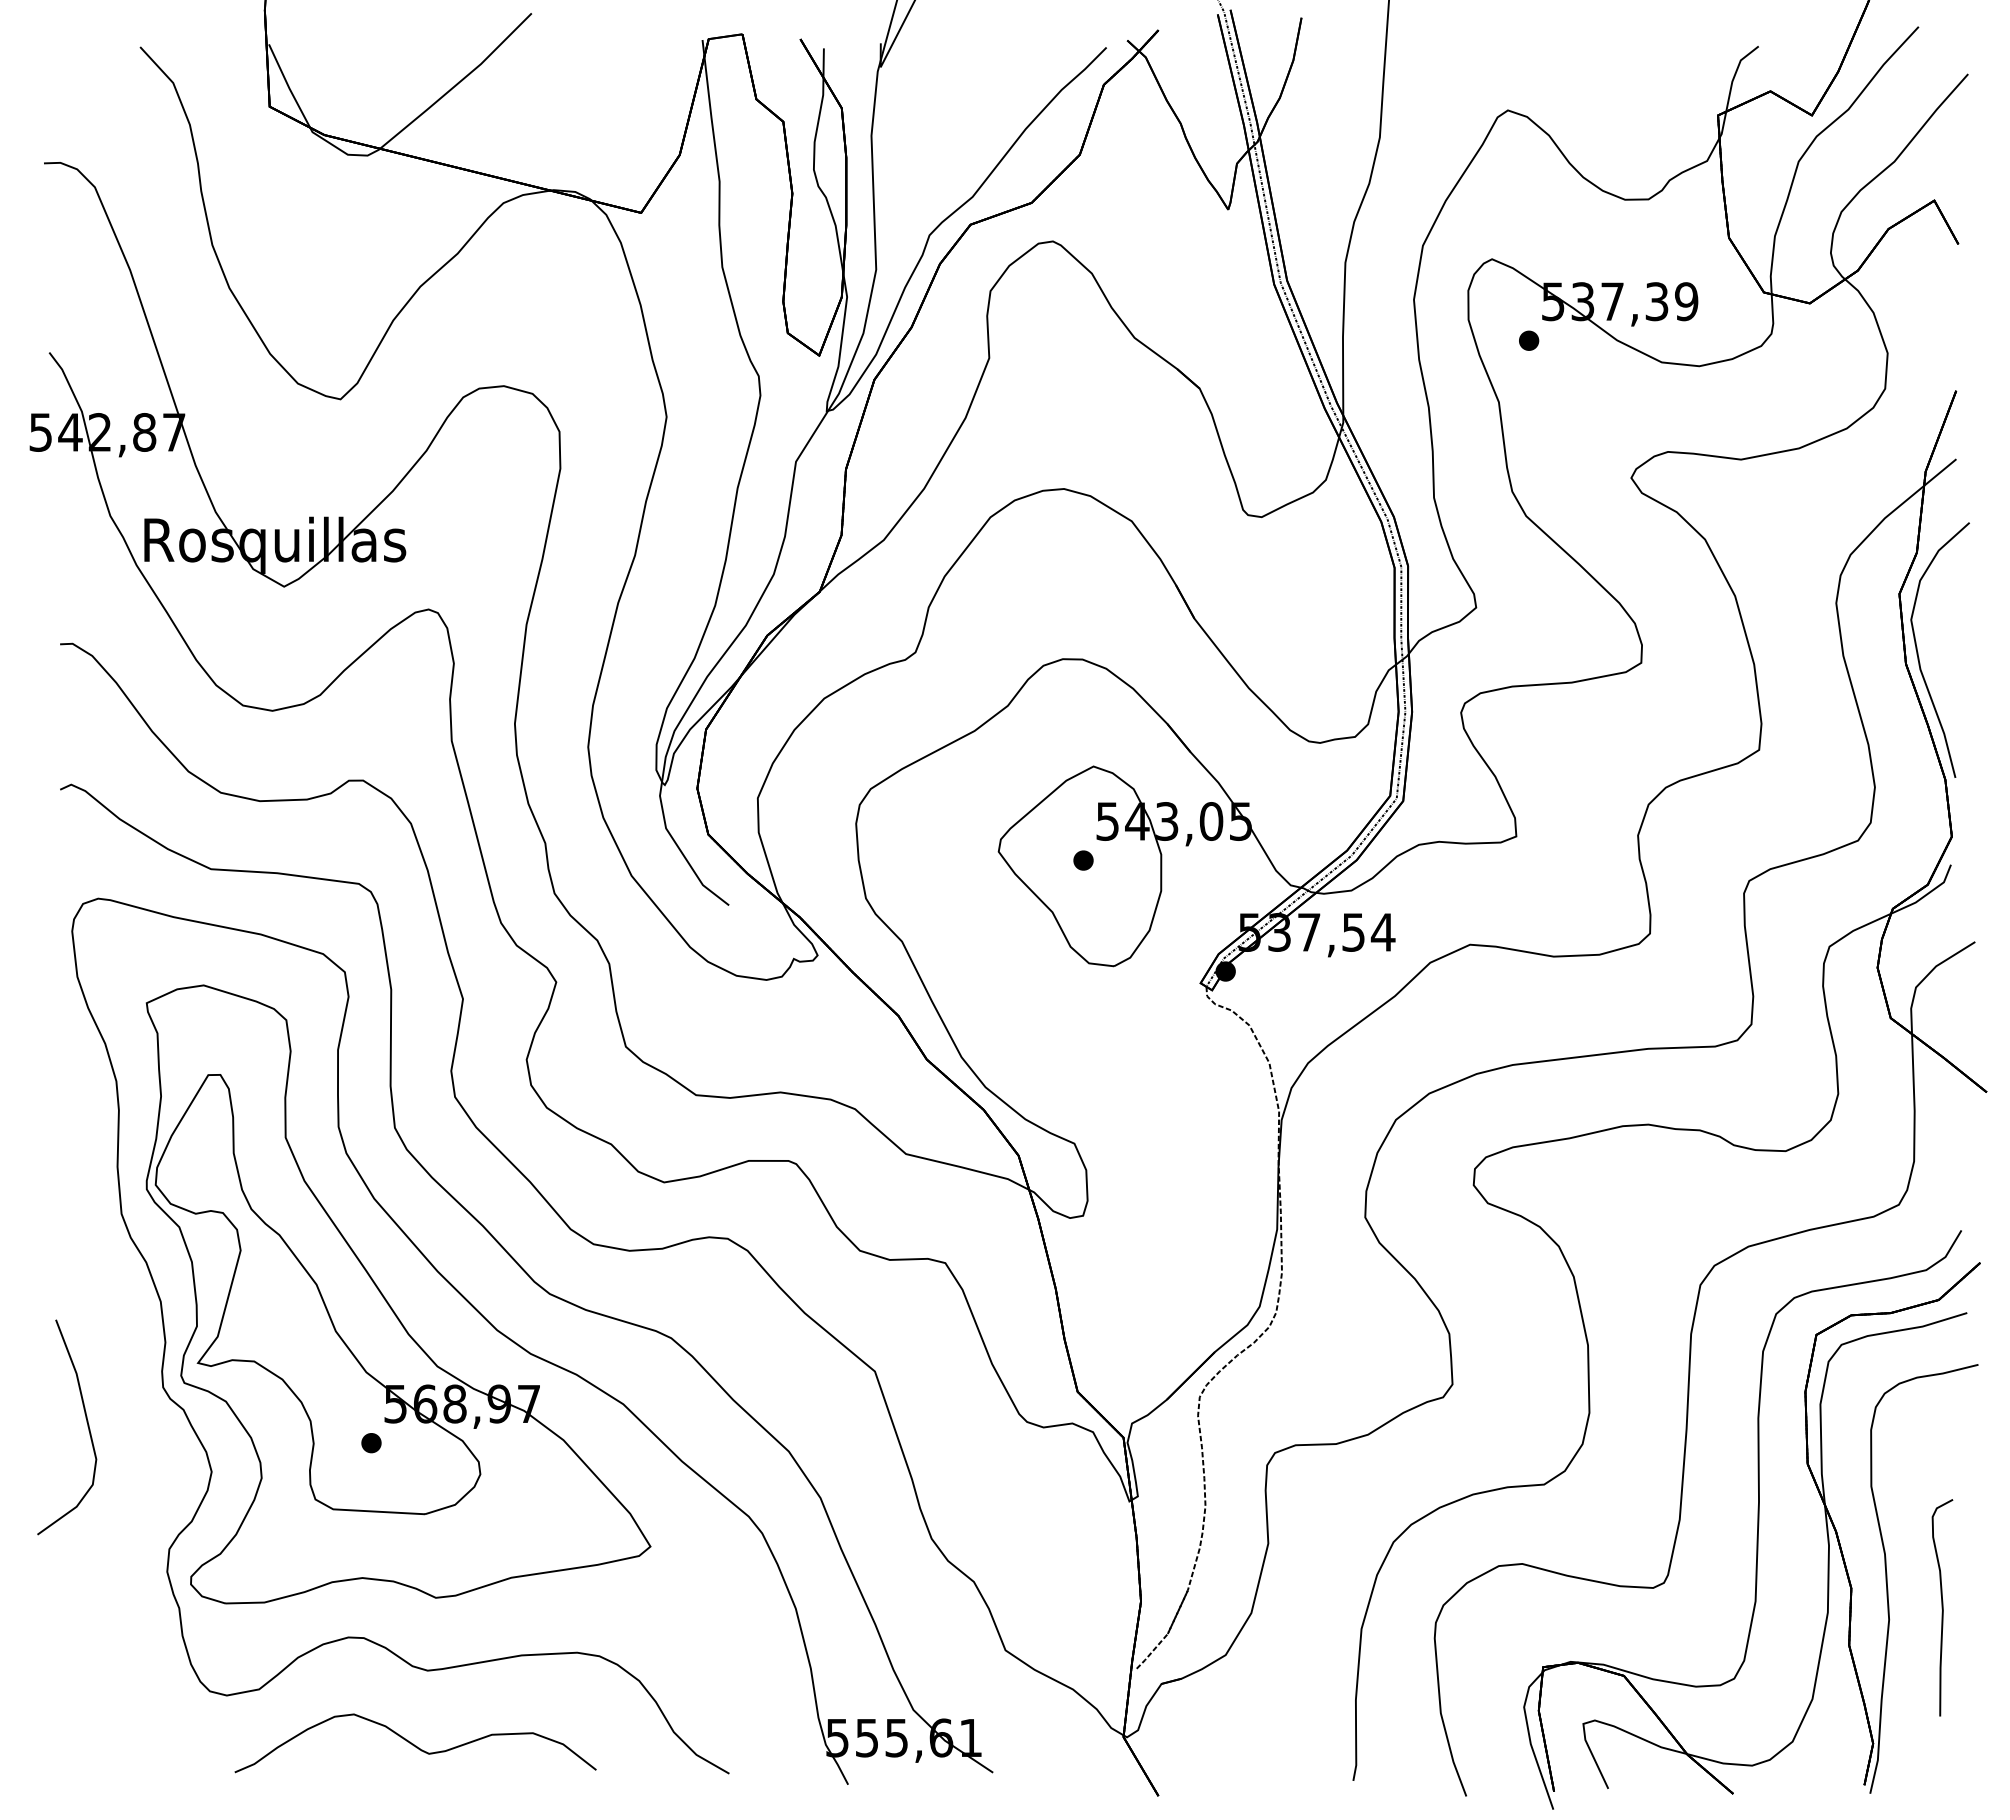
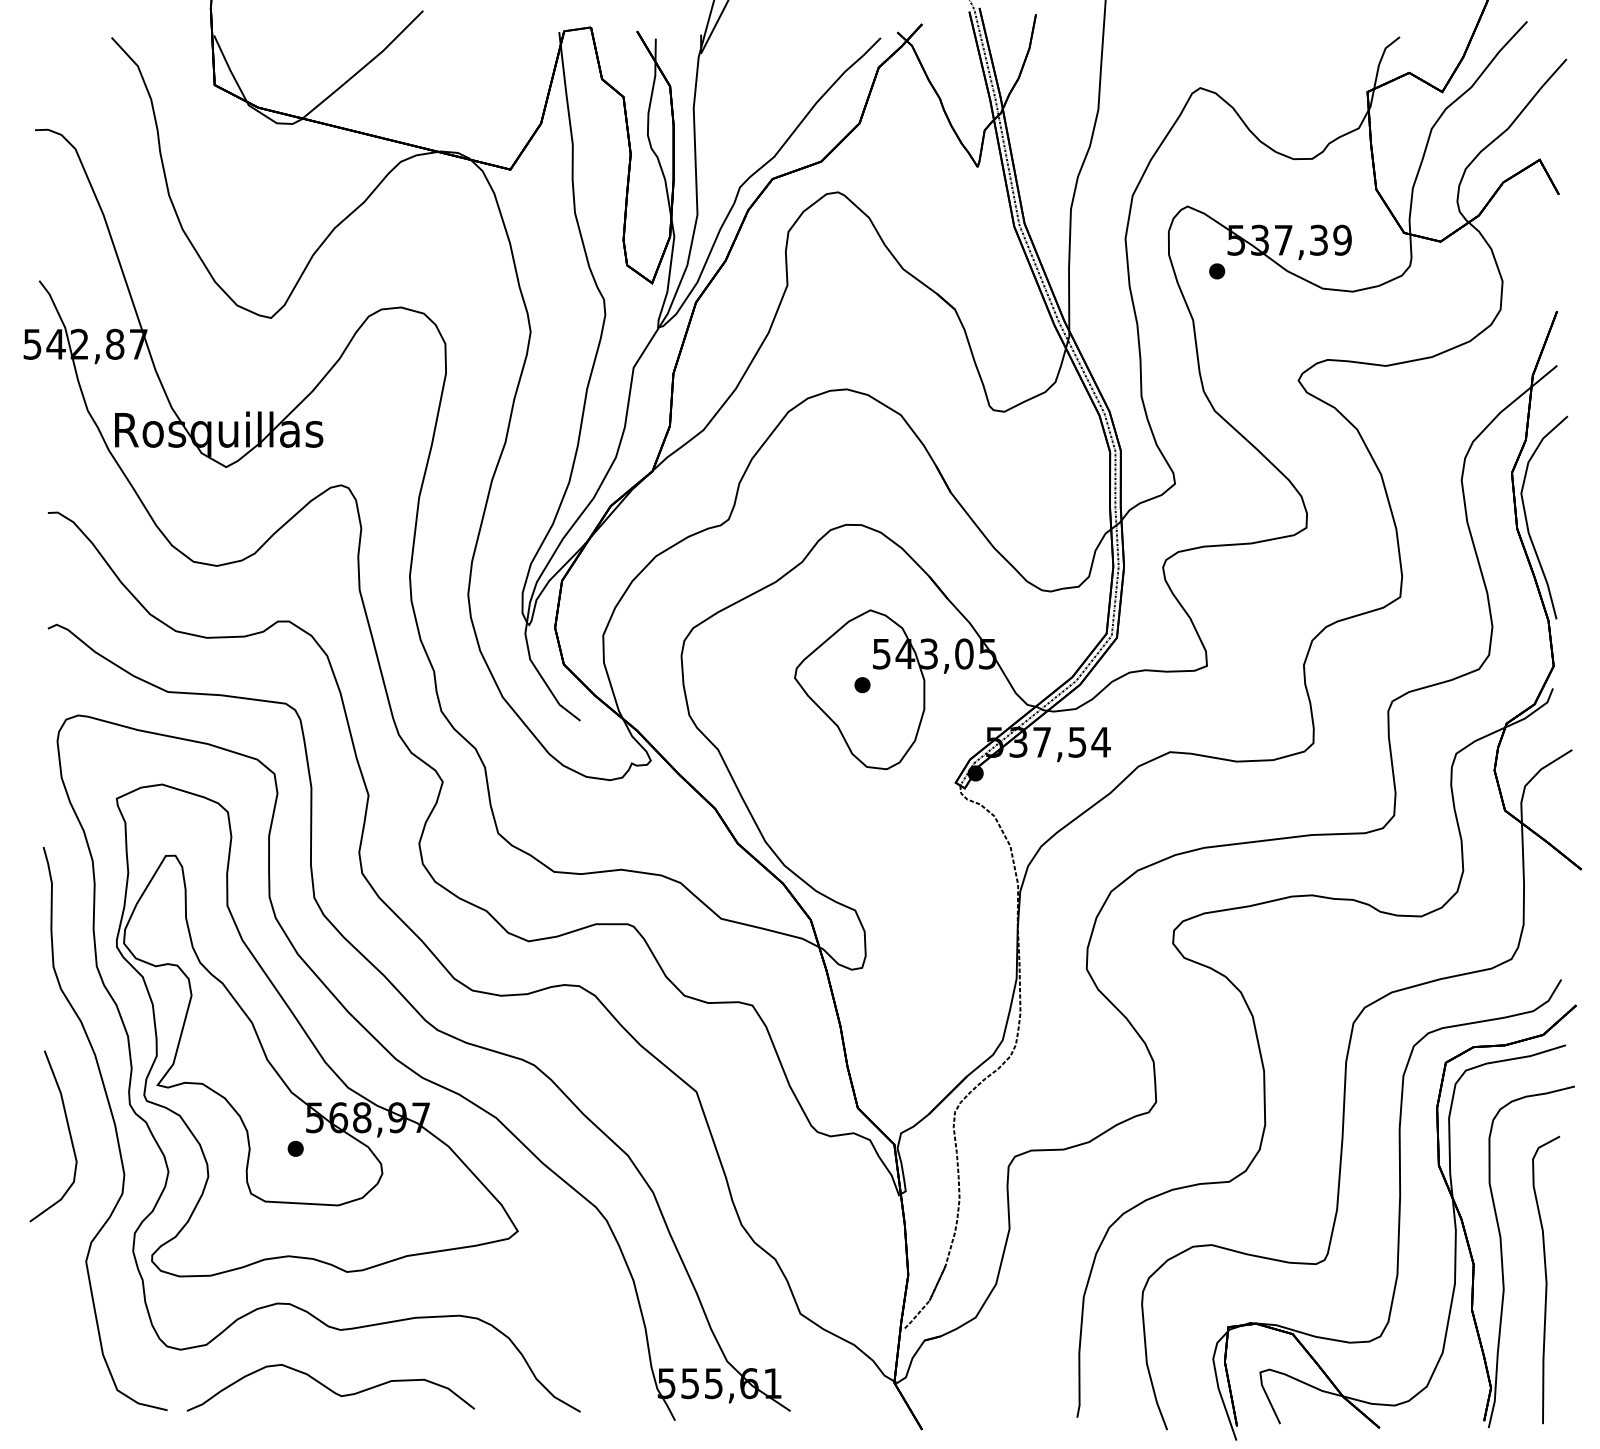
curve: (143, 1417) -> (114, 1128), added
part: (1942, 1607) -> (1546, 1279), size x1.67

